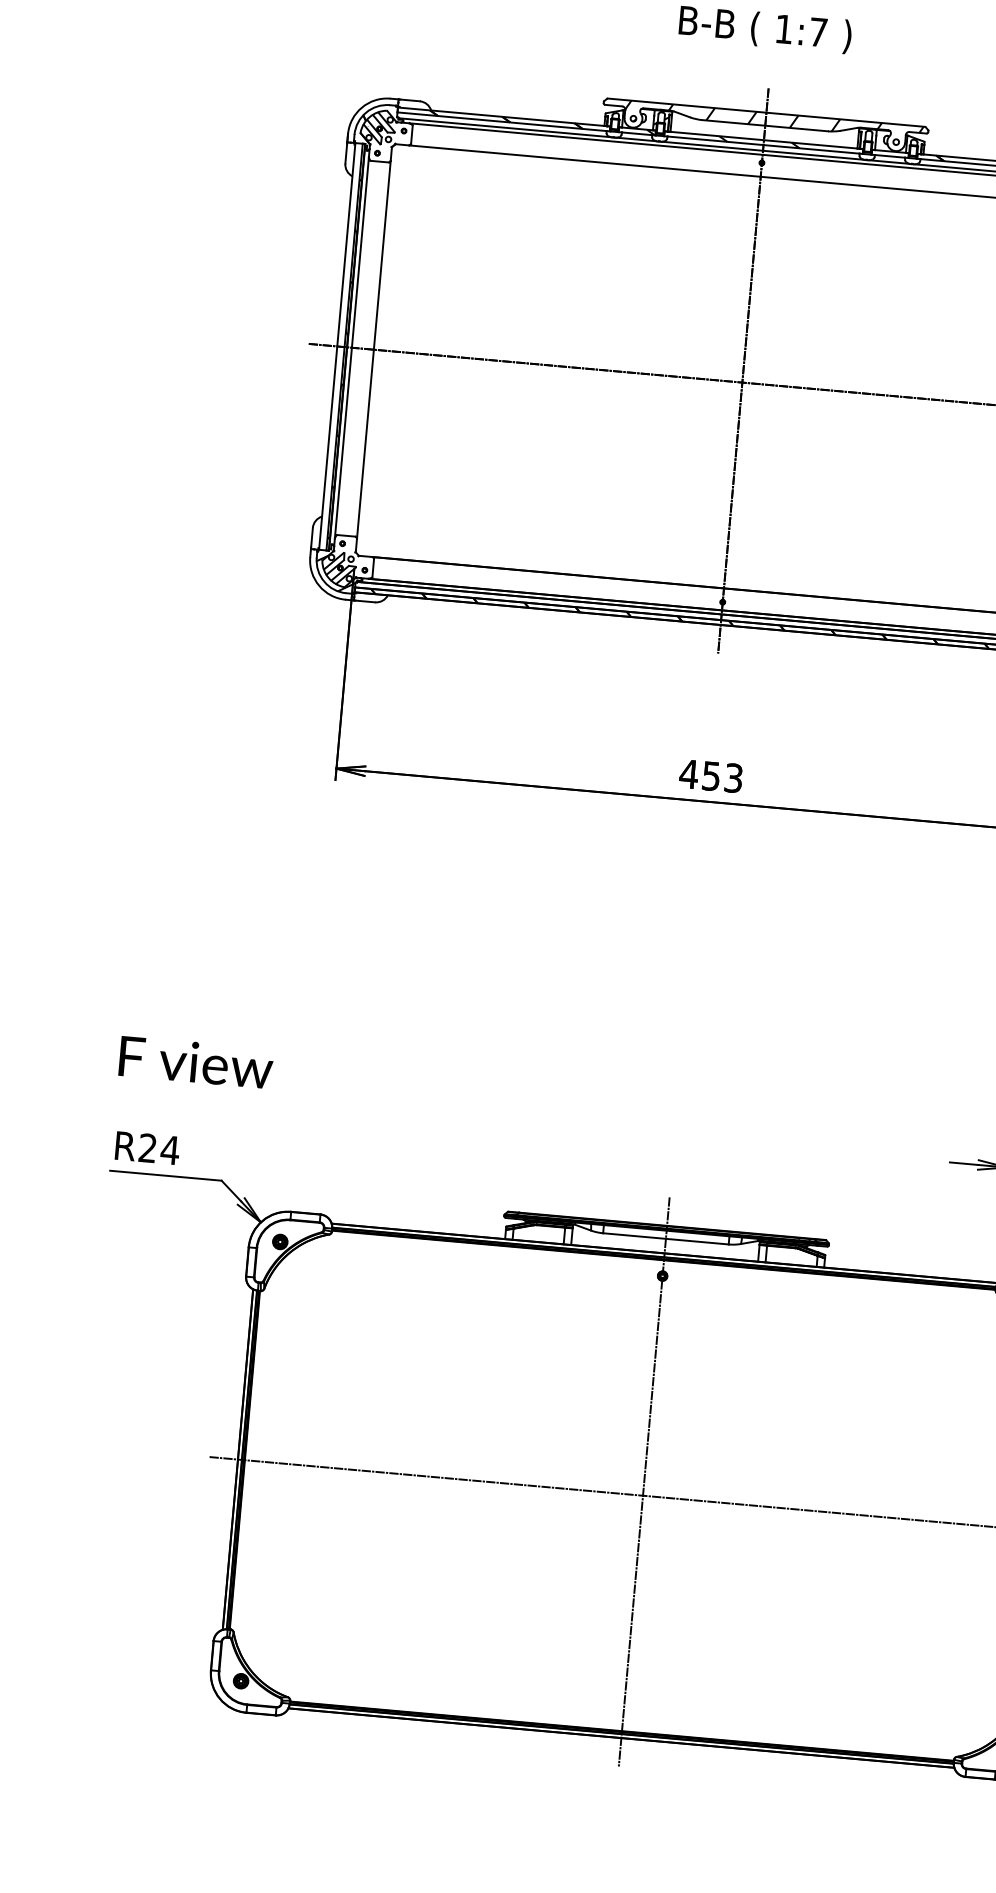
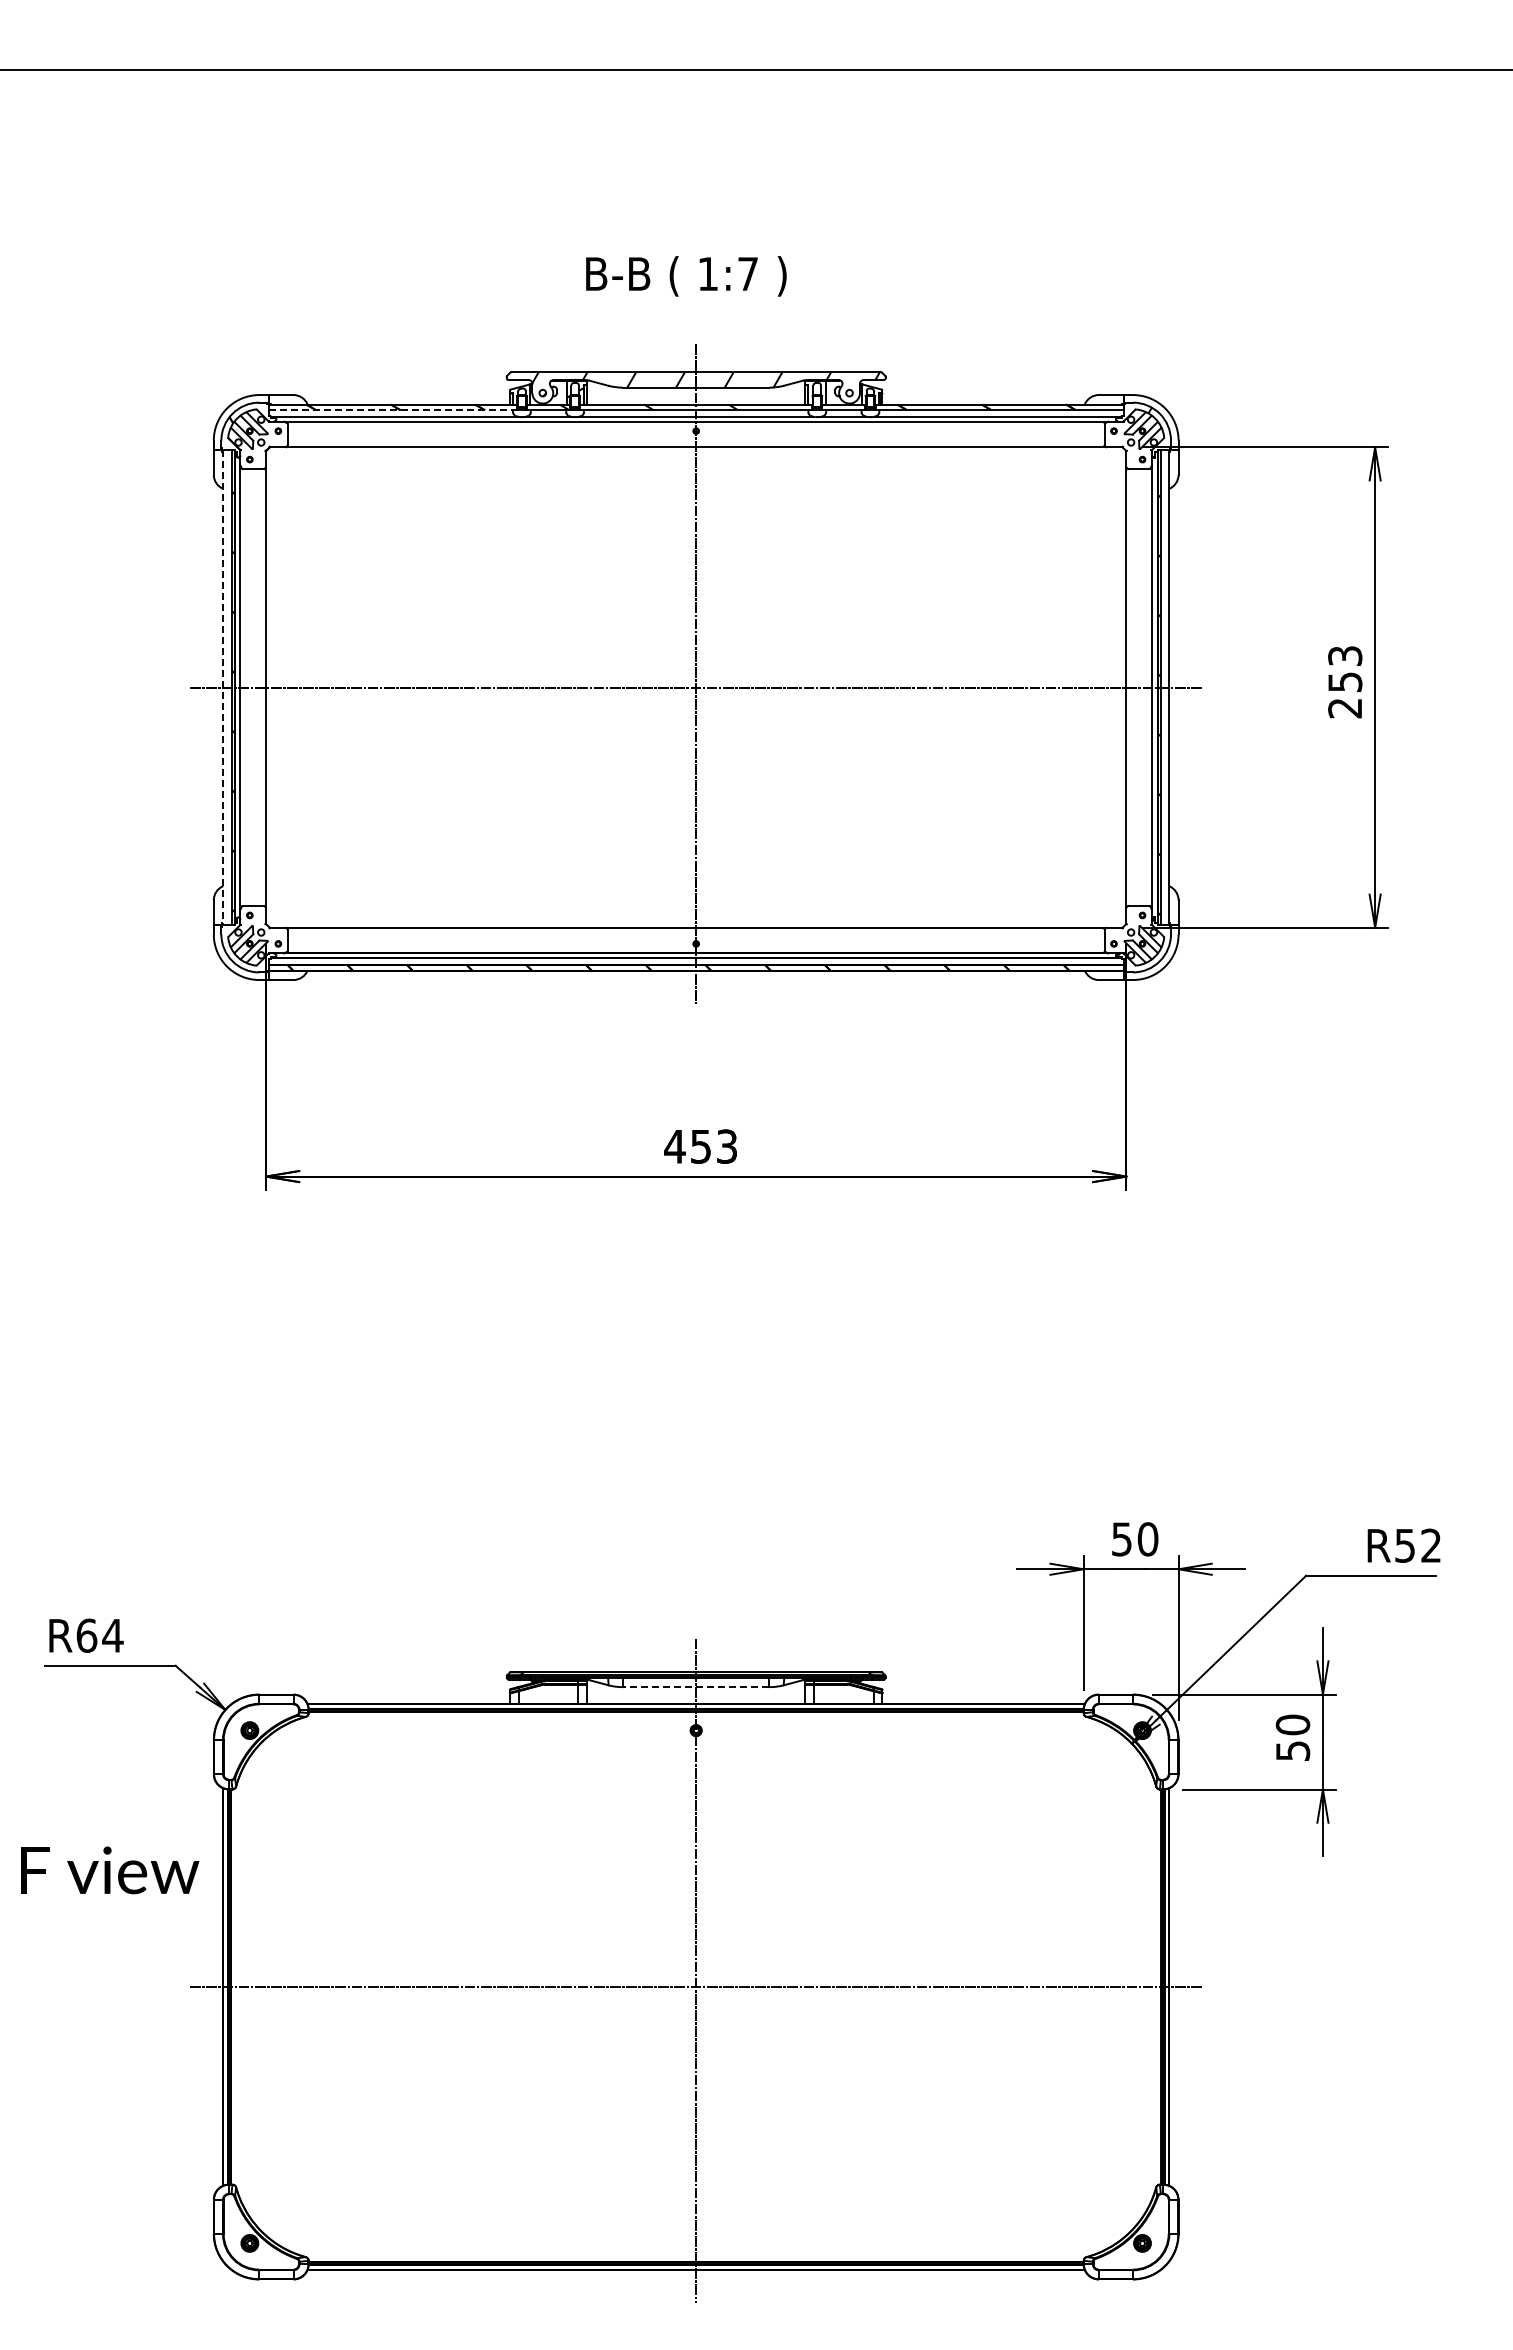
line: (502, 122) -> (391, 410), solid -> dashed
line: (337, 347) -> (223, 688), solid -> dashed
hatch: (338, 574) -> (248, 951), removed
text: (196, 1062) -> (110, 1870), moved
text: (147, 1148) -> (86, 1635), R24 -> R64
line: (665, 1239) -> (695, 1687), solid -> dashed

